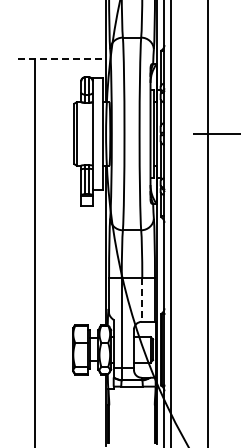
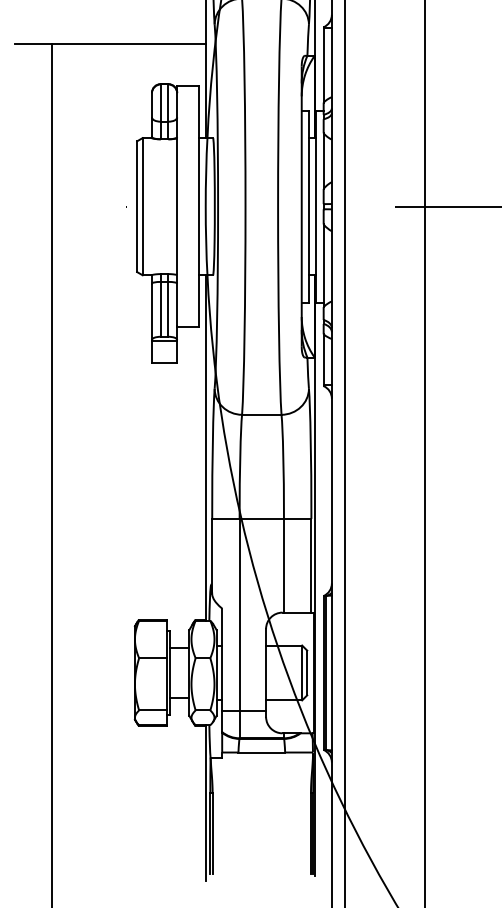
line: (62, 58) -> (111, 43), dashed -> solid
line: (142, 300) -> (284, 566), dashed -> solid

